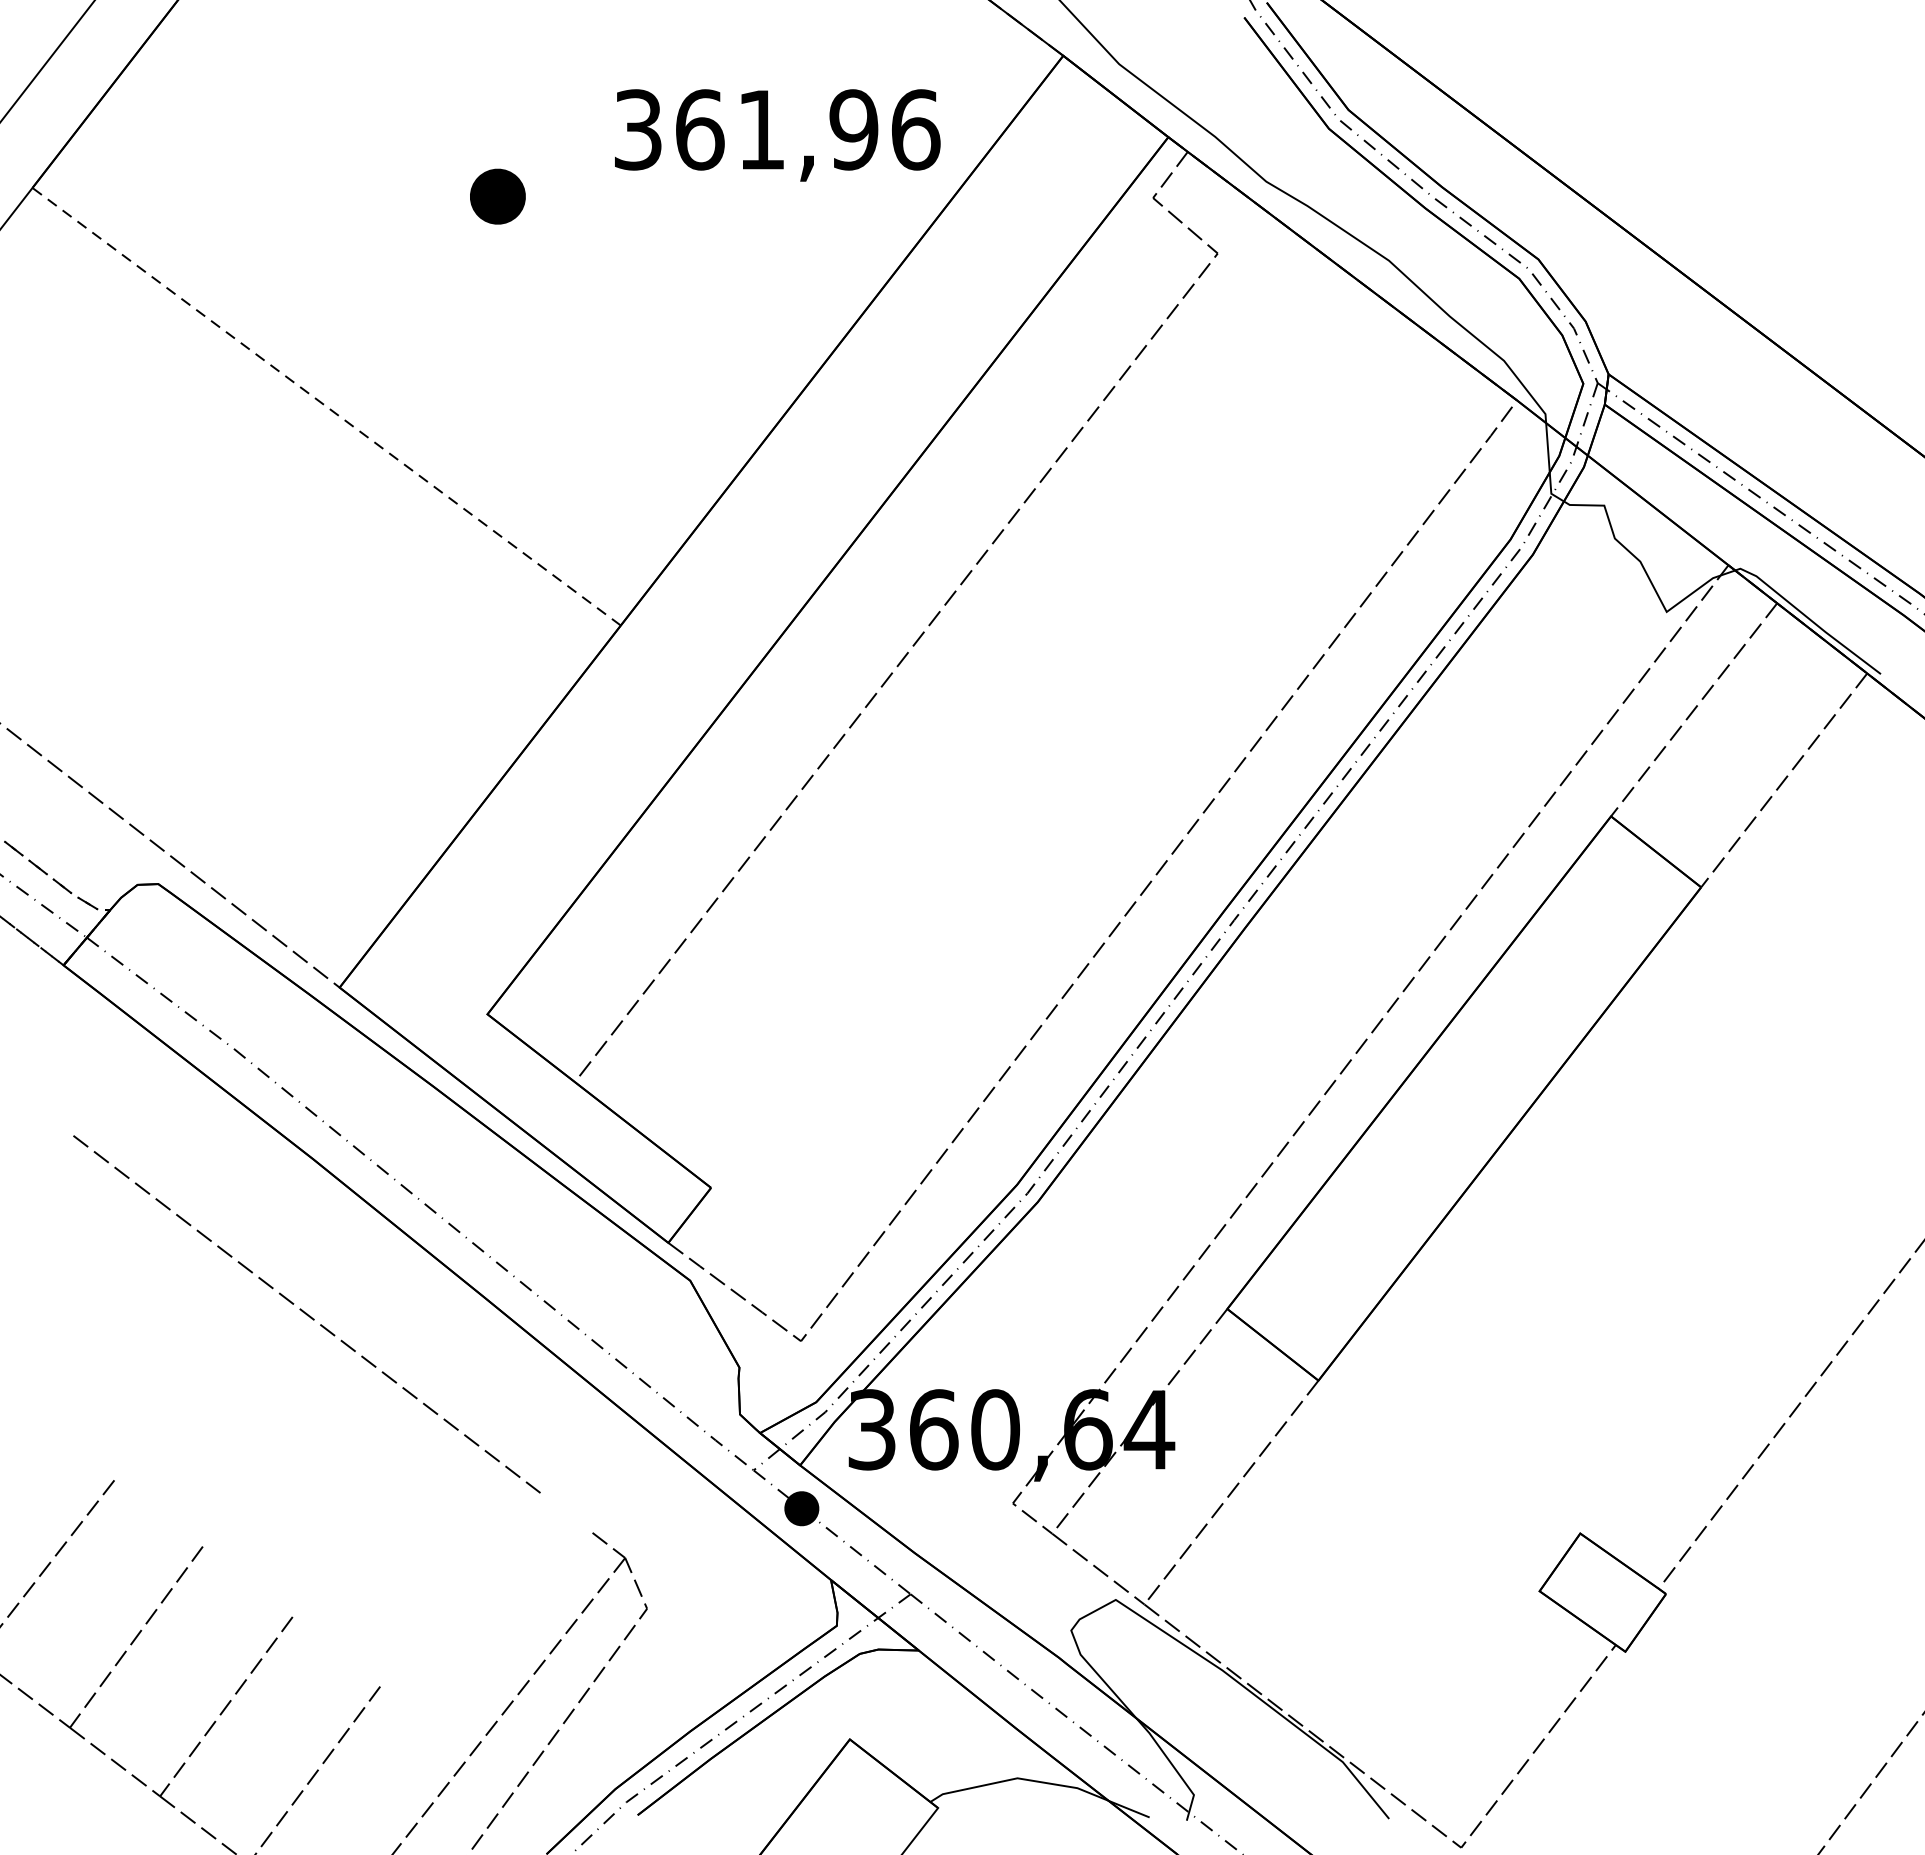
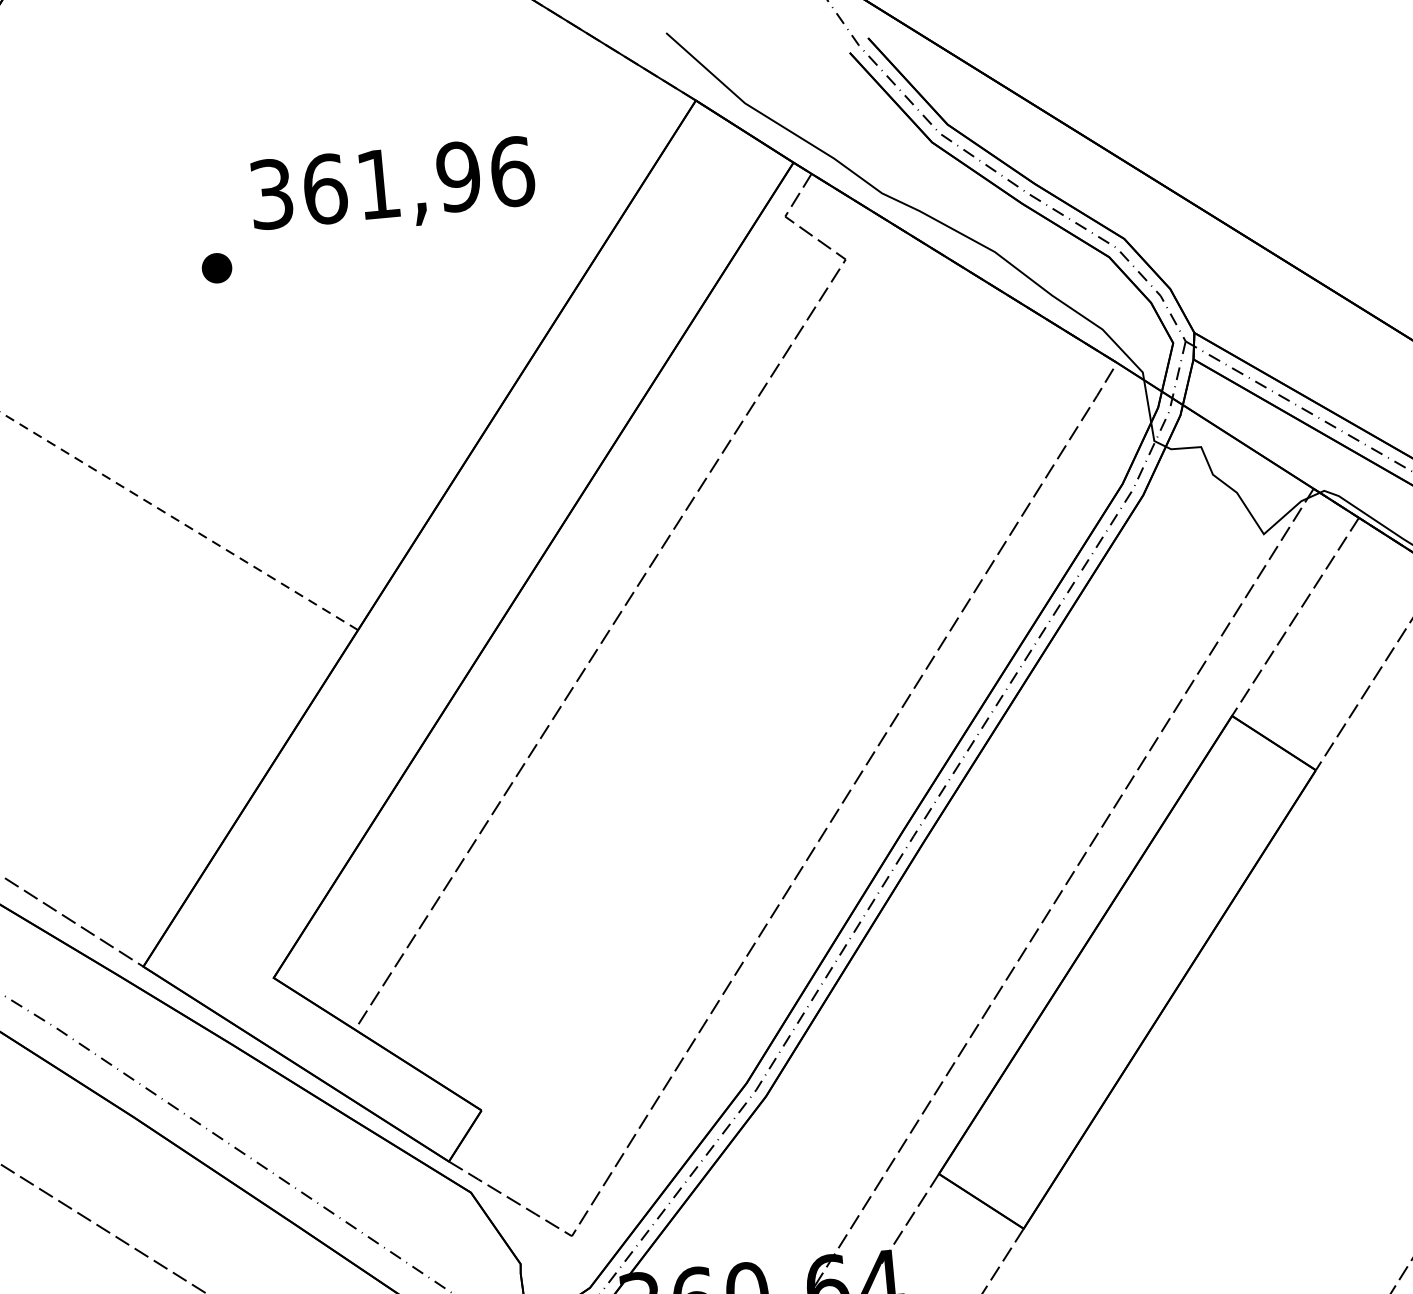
text: (777, 135) -> (392, 187), moved
part: (497, 196) -> (216, 268), size x0.62

